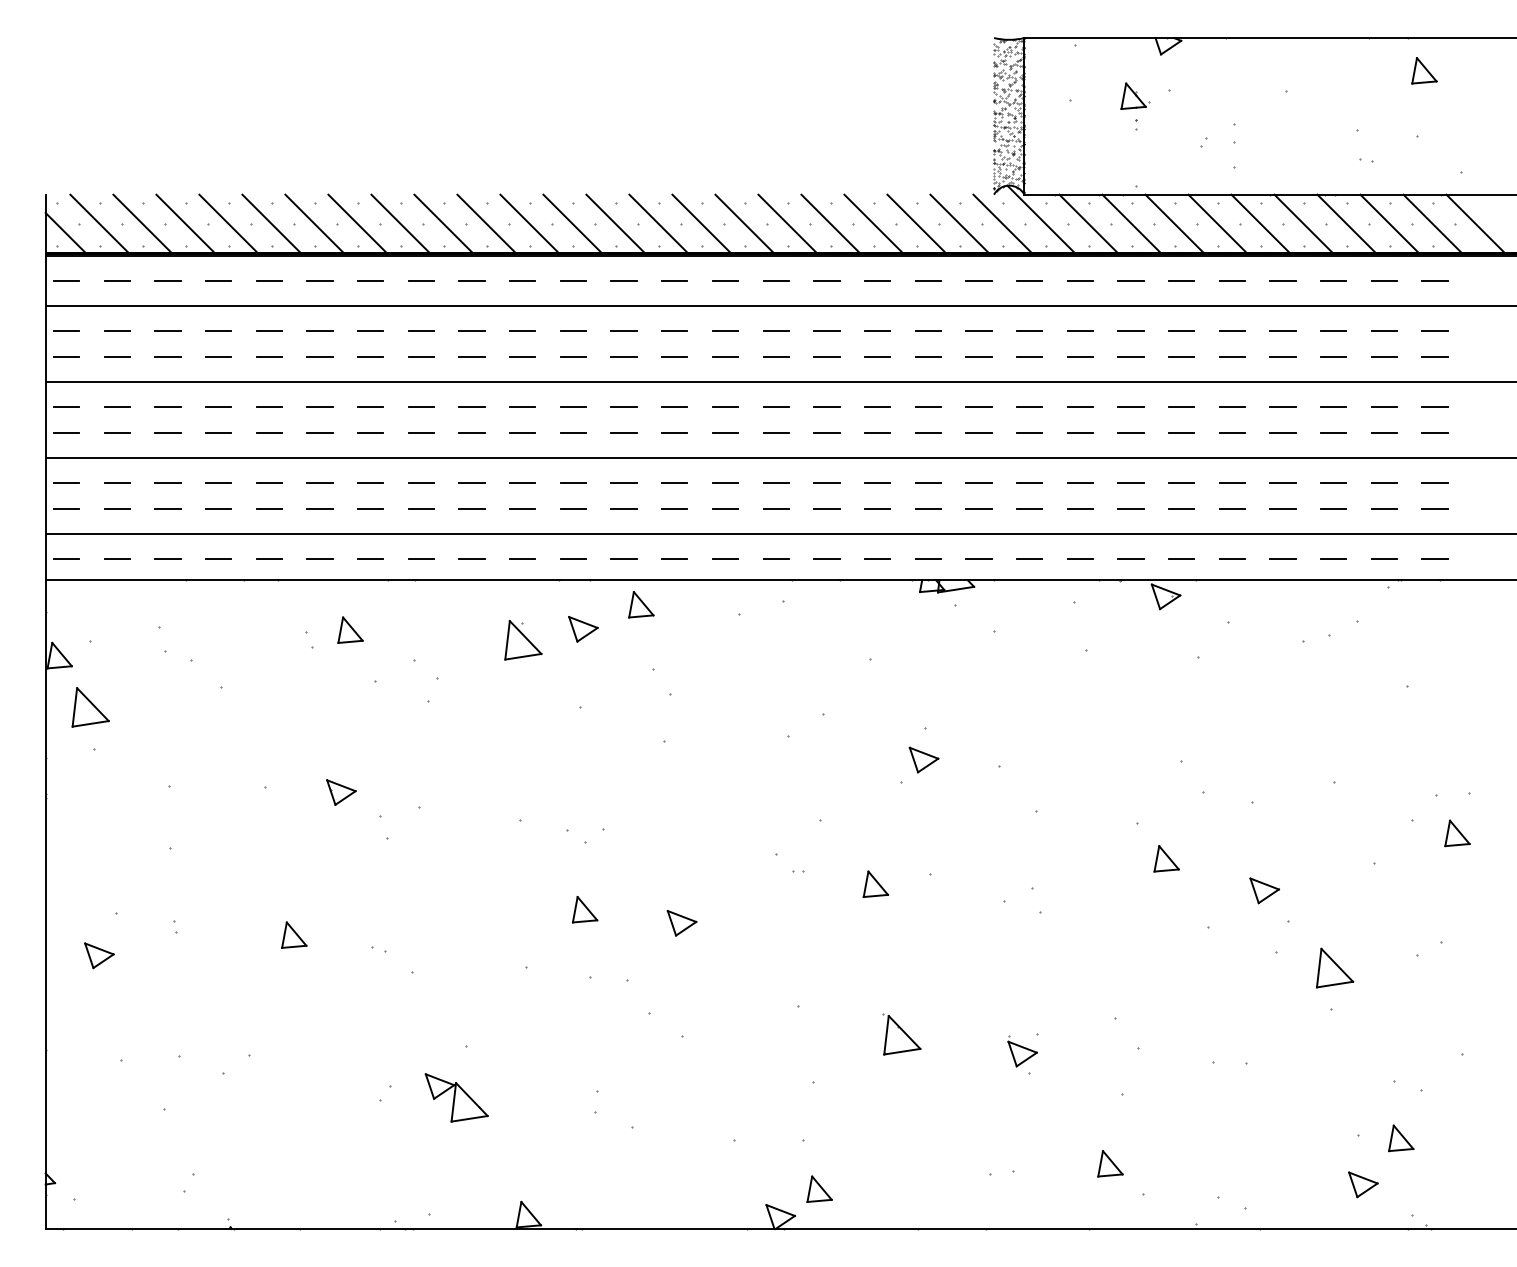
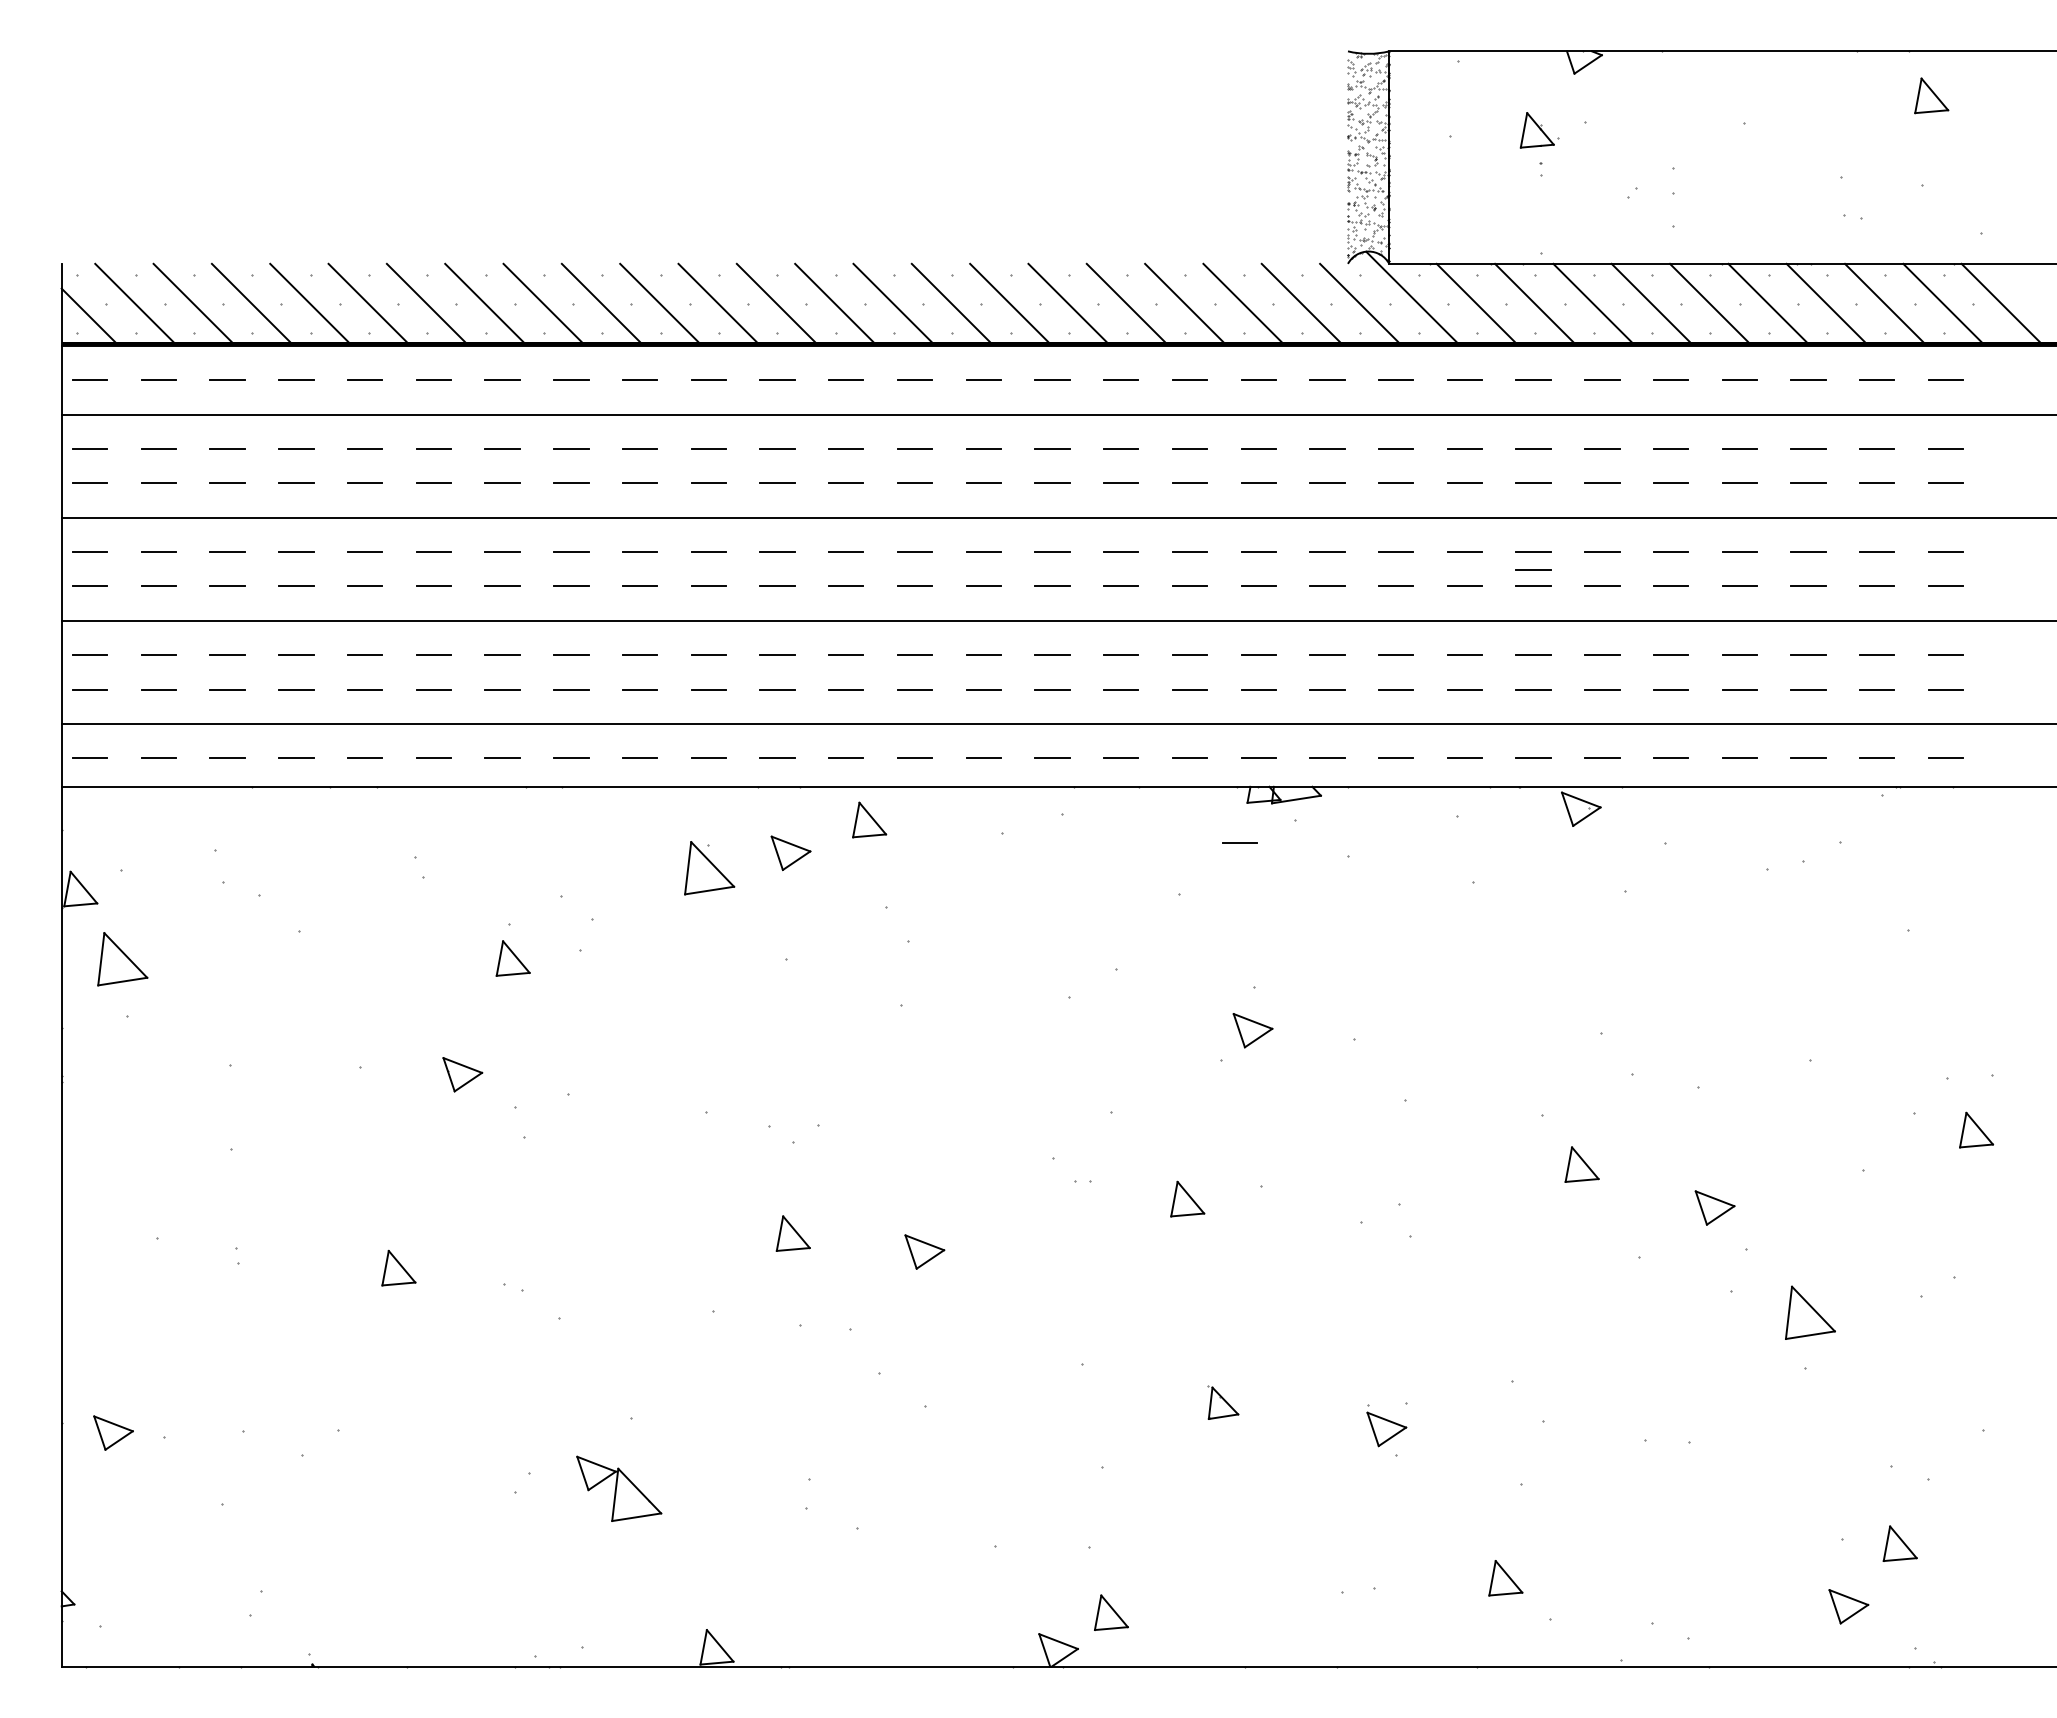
line: (1130, 420) -> (1533, 569), added
line: (914, 621) -> (1239, 842), added
part: (350, 630) -> (512, 958), moved
part: (99, 955) -> (113, 1432), moved
part: (902, 1034) -> (1223, 1402), size x0.6

